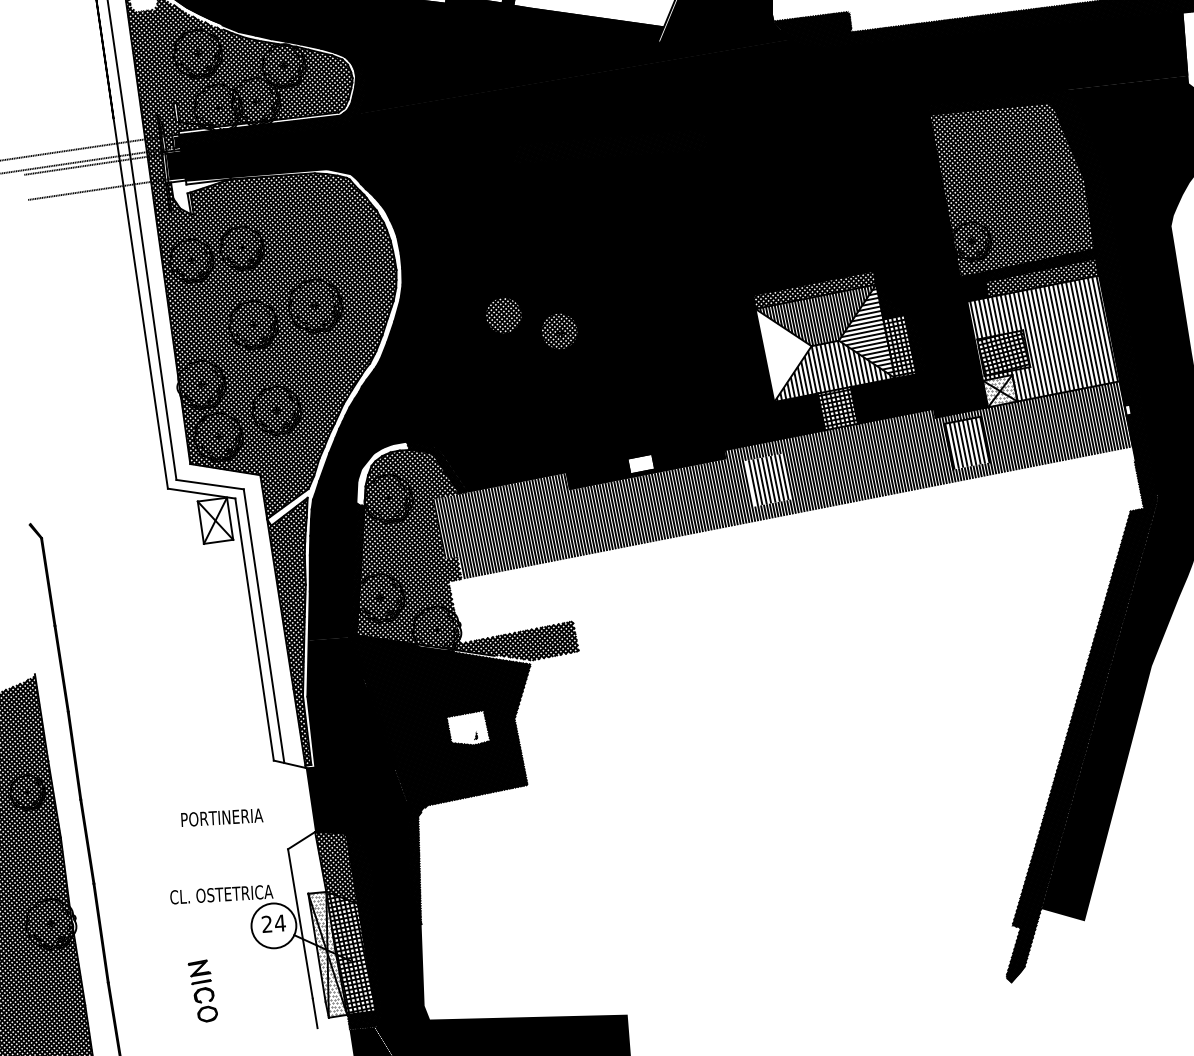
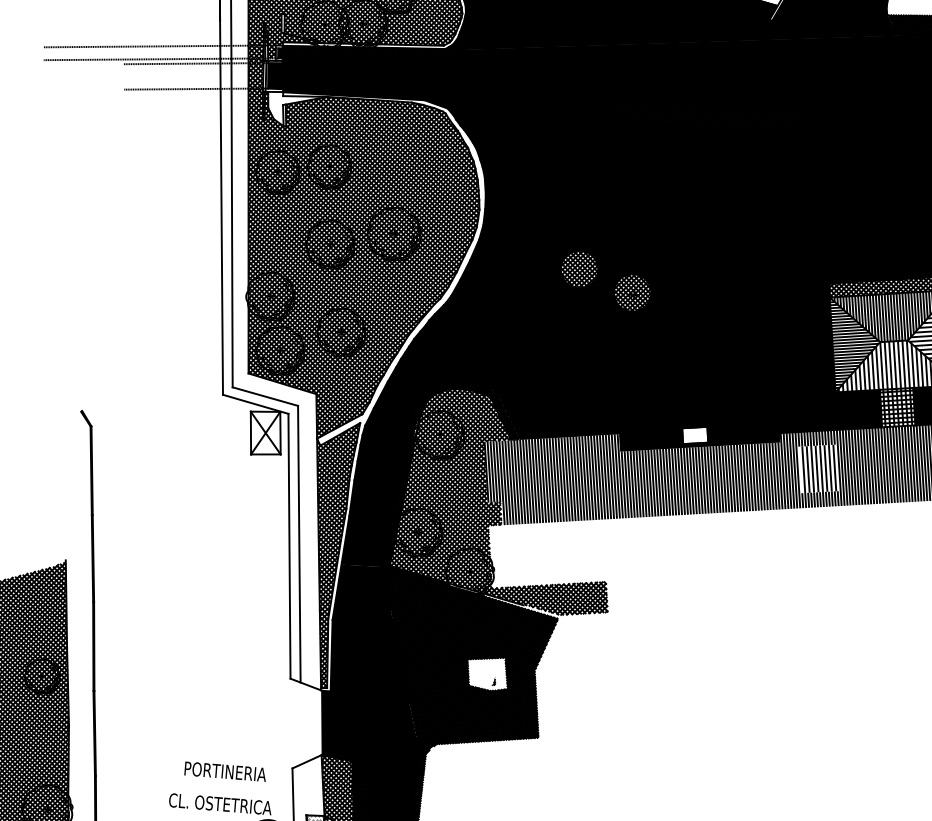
hatch: (782, 355) -> (850, 347), added
hatch: (382, 473) -> (437, 409), added
text: (222, 817) -> (225, 771), moved

